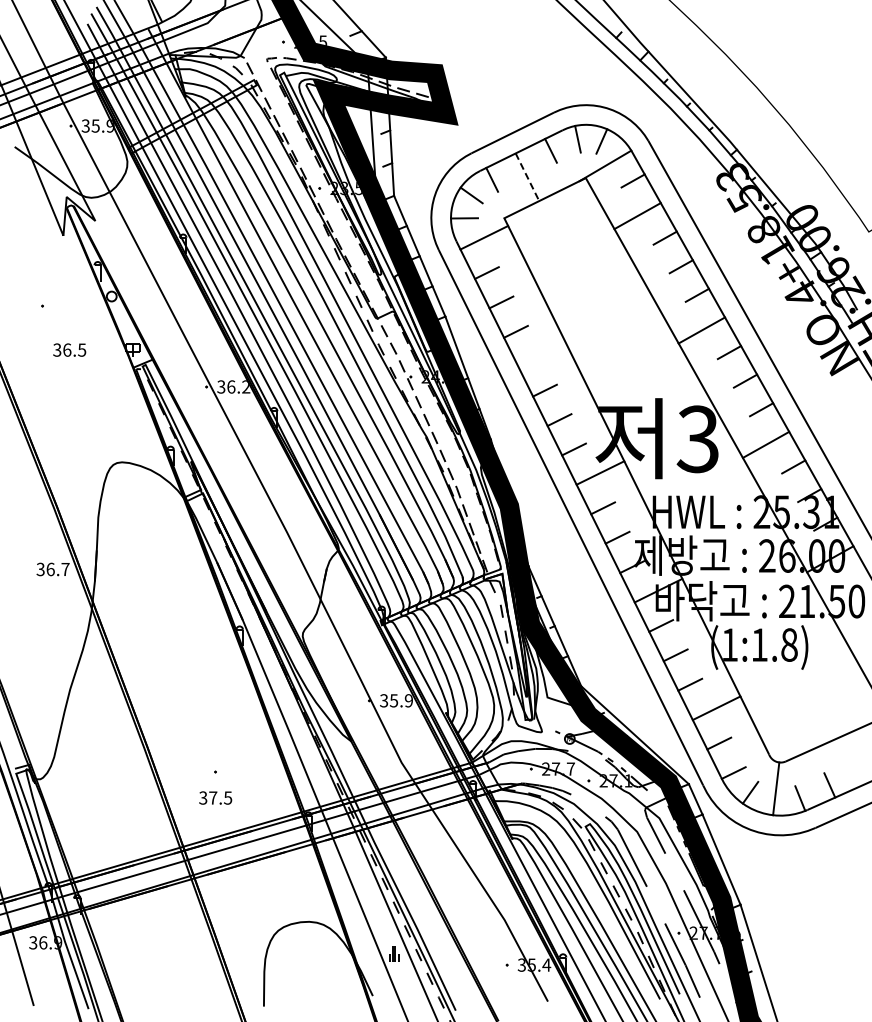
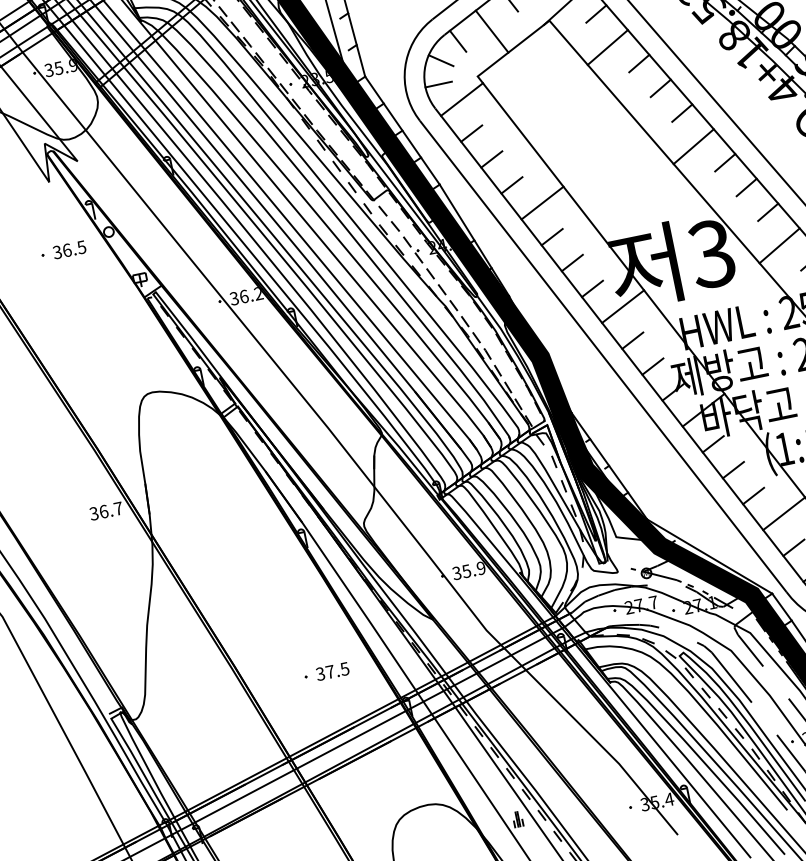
line: (527, 177) -> (492, 31), dashed -> solid
text: (69, 349) -> (69, 249), moved
line: (542, 355) -> (542, 203), added
text: (215, 797) -> (332, 671), moved

